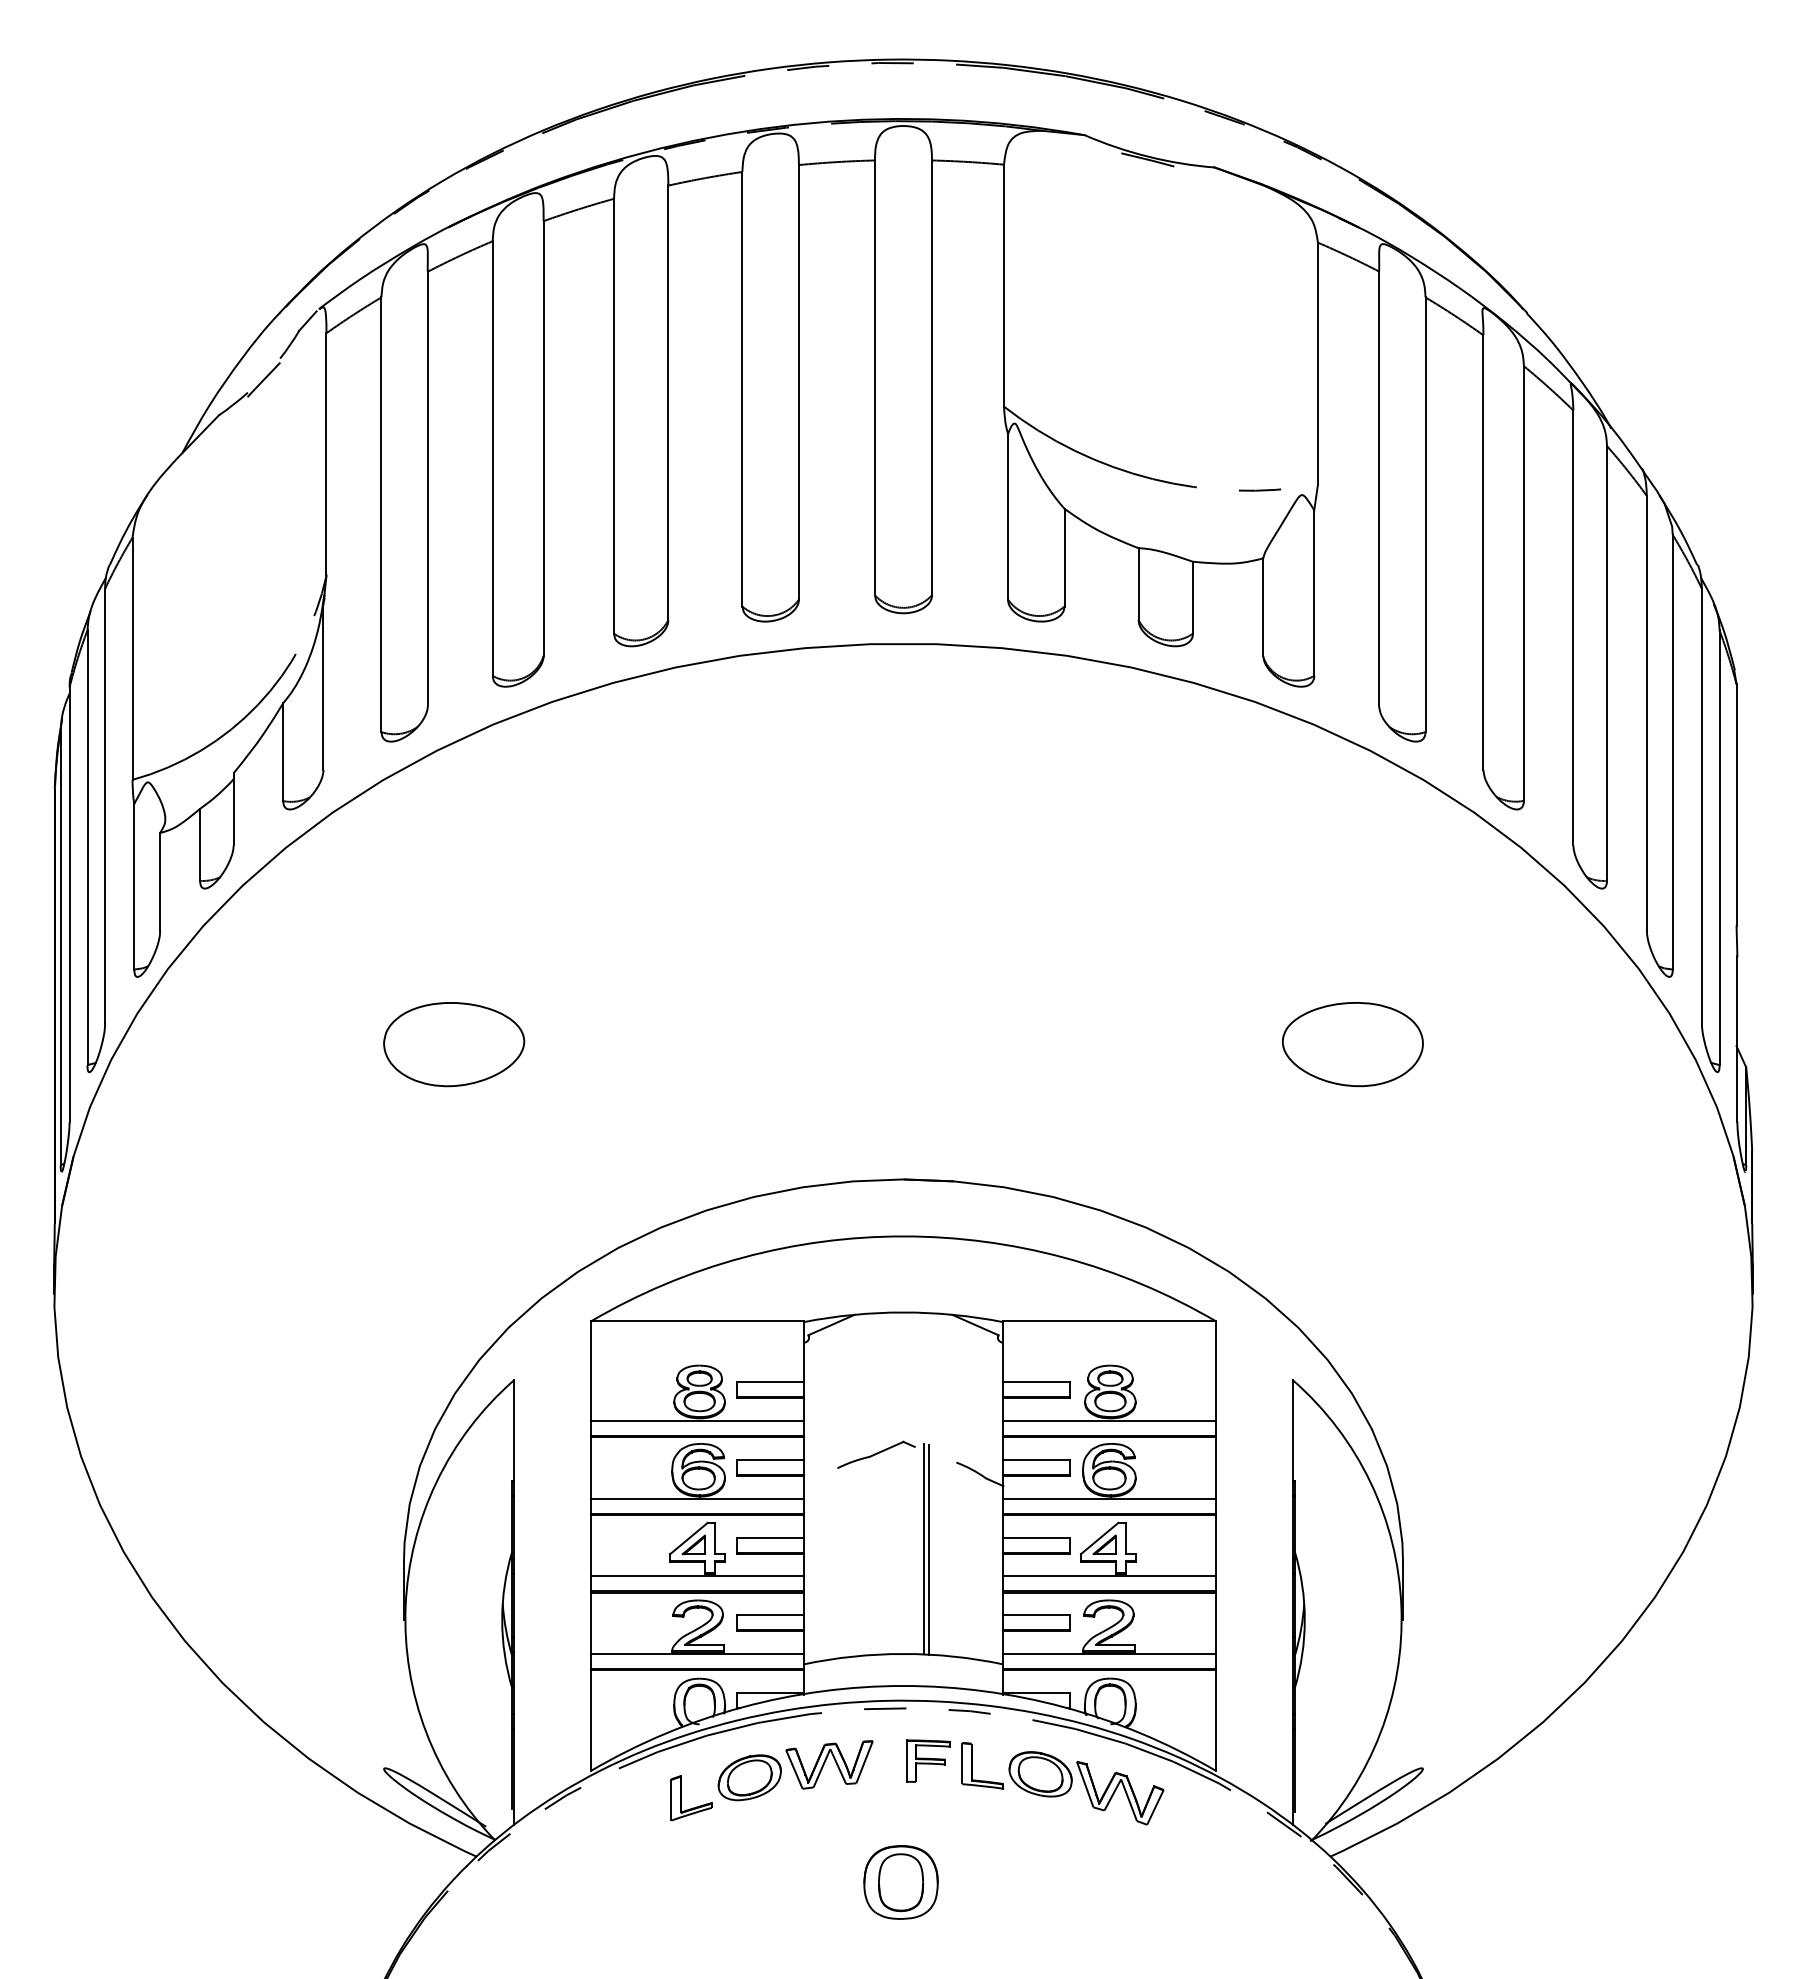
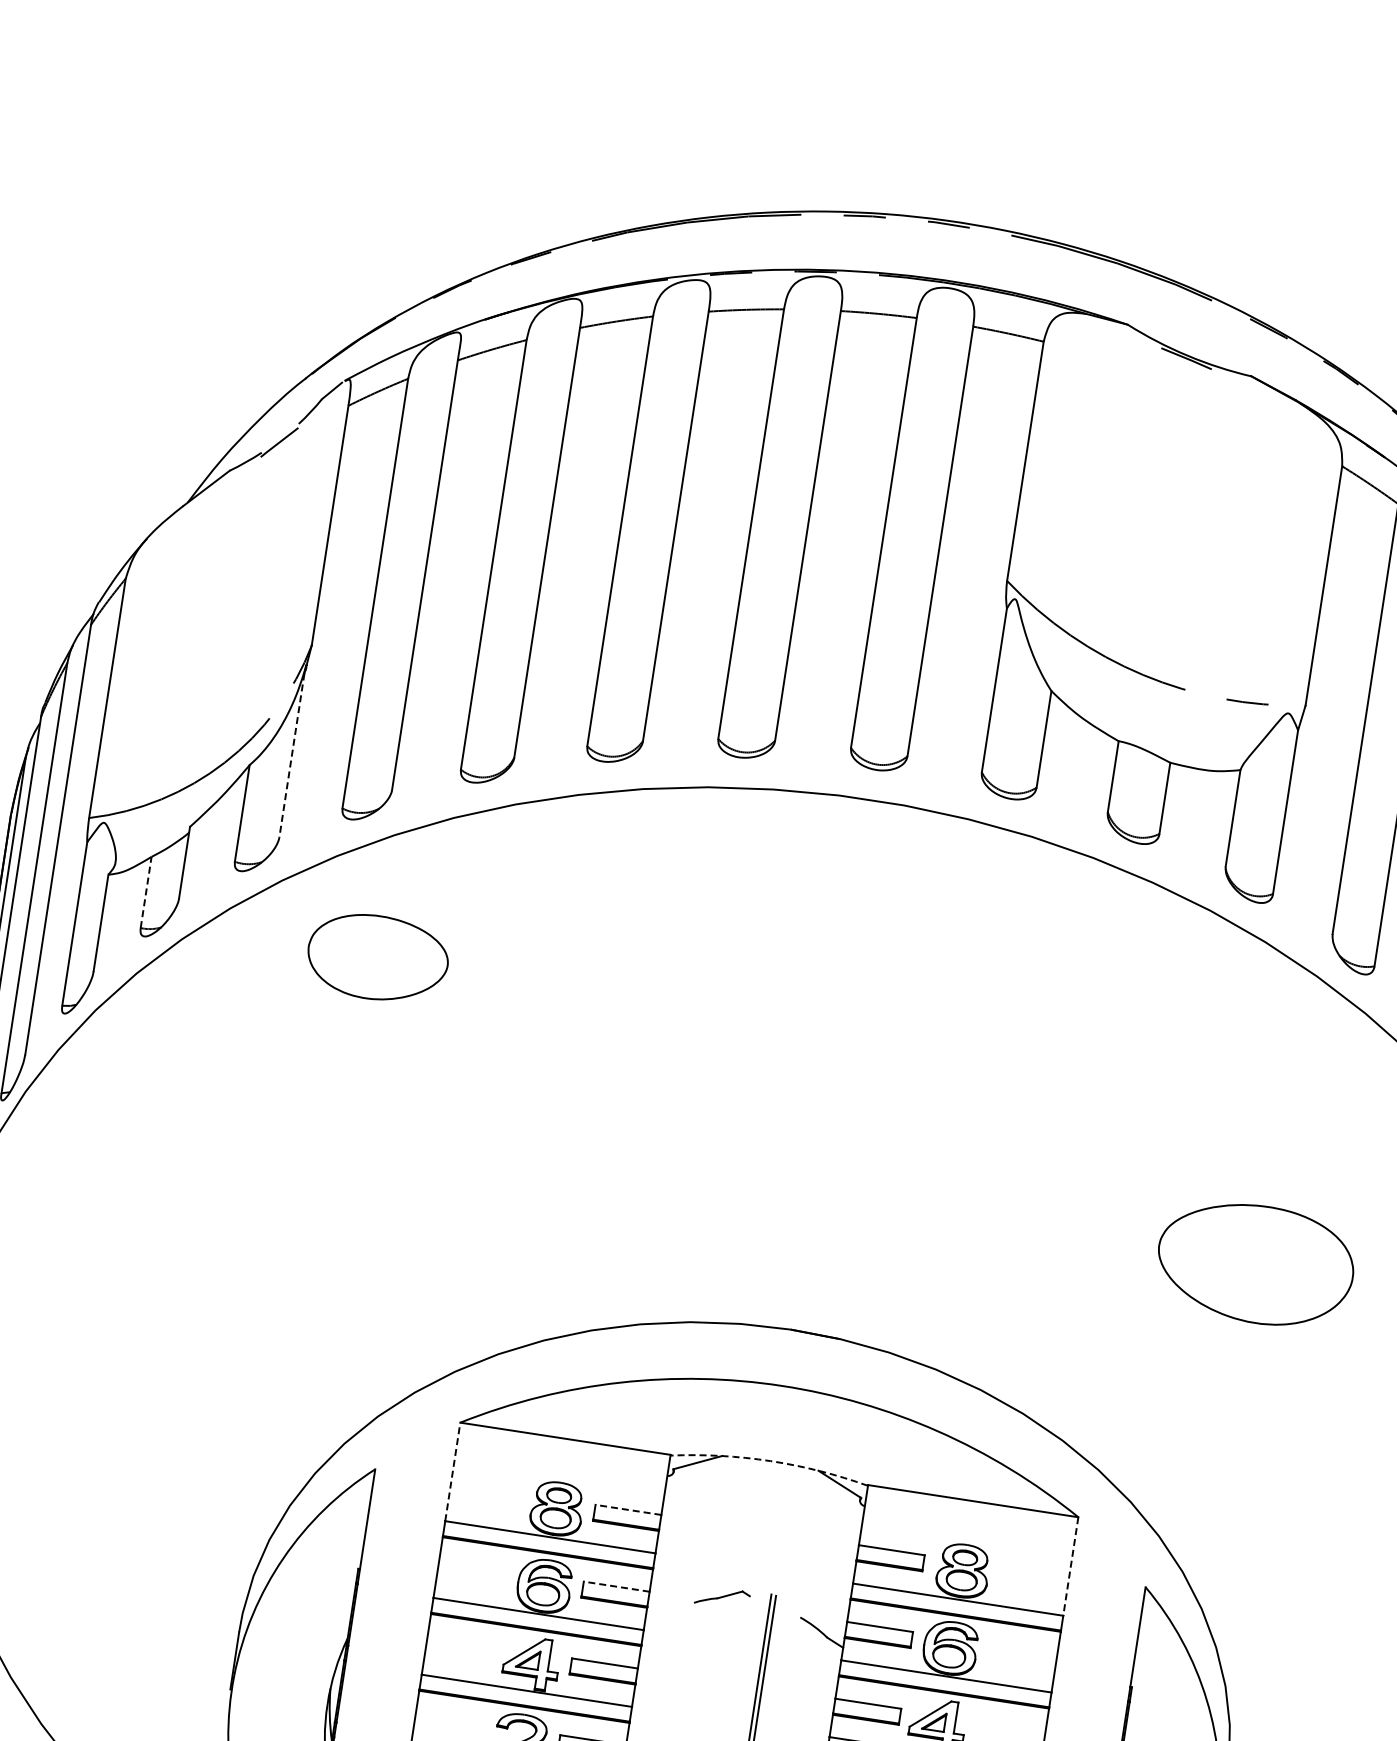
line: (323, 687) -> (291, 755), solid -> dashed
line: (200, 844) -> (146, 892), solid -> dashed
part: (454, 1044) -> (378, 957), moved
part: (1352, 1044) -> (1255, 1264), size x1.4
arc: (903, 1312) -> (770, 1461), solid -> dashed
line: (590, 1371) -> (452, 1472), solid -> dashed
line: (1216, 1371) -> (1071, 1566), solid -> dashed
line: (769, 1382) -> (627, 1510), solid -> dashed
part: (876, 1454) -> (722, 1597), size x0.7
line: (769, 1459) -> (616, 1586), solid -> dashed

